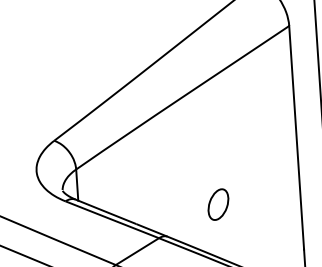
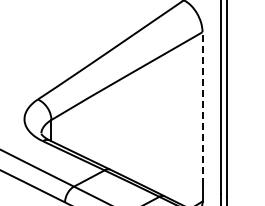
line: (296, 136) -> (202, 107), solid -> dashed
part: (218, 204) -> (146, 150), removed

